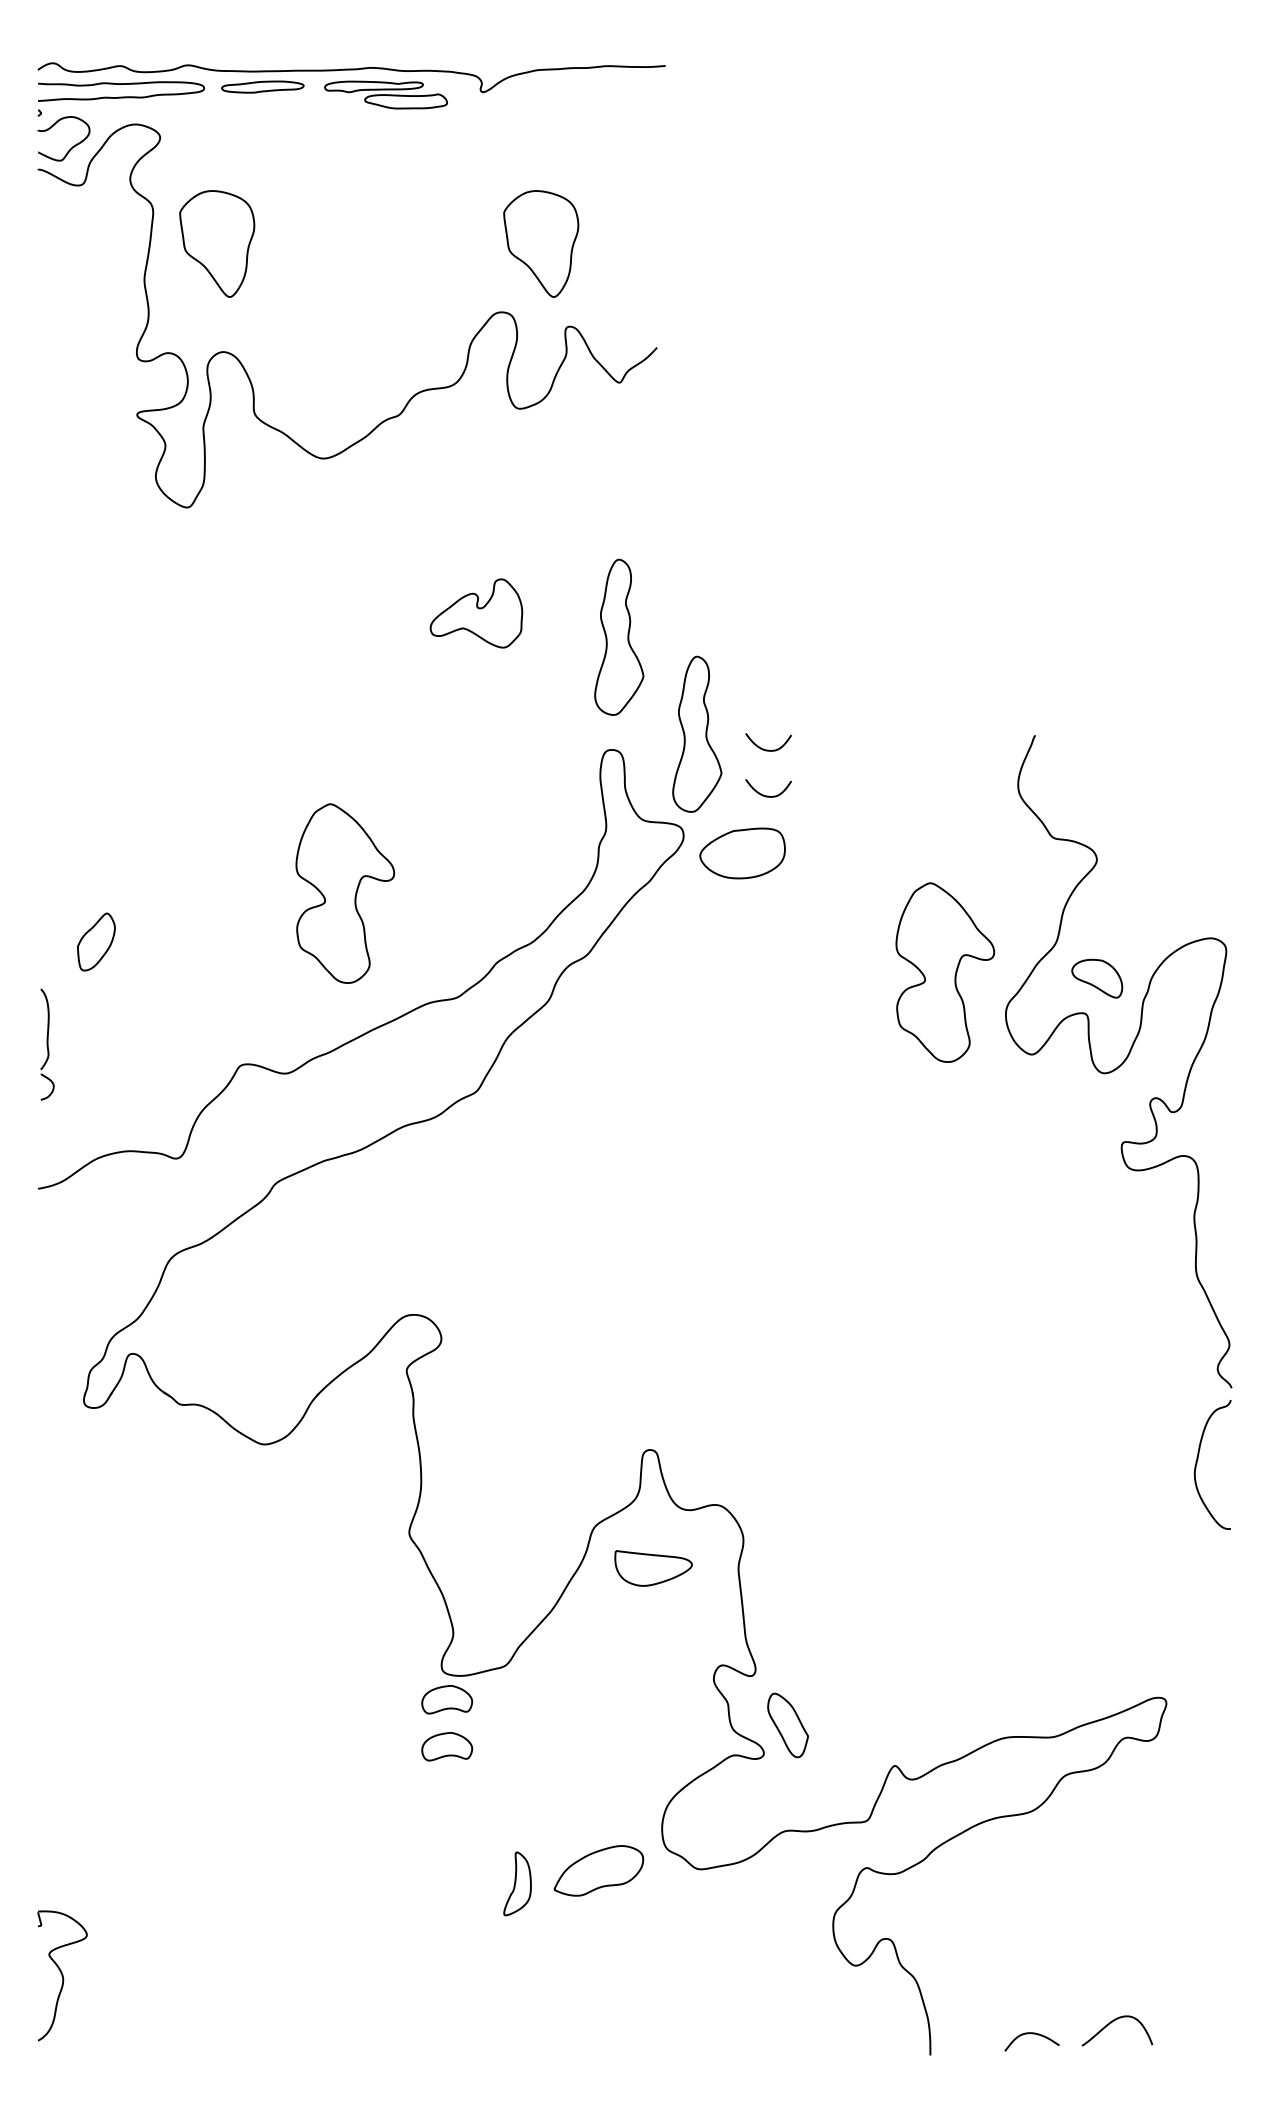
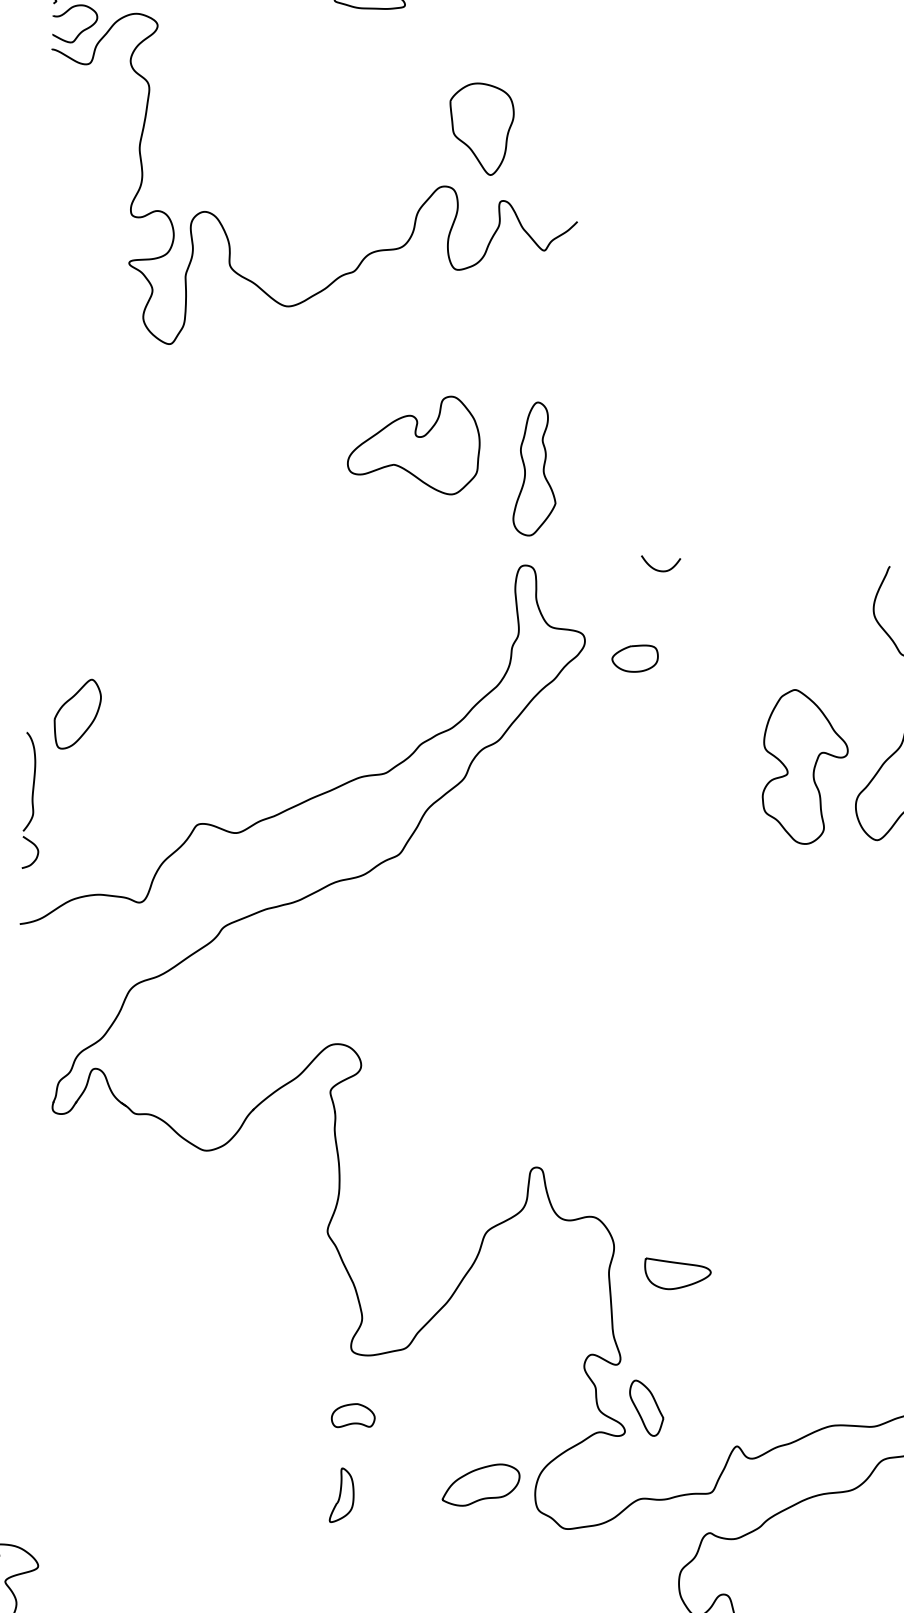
part: (217, 243) -> (203, 118), removed
part: (476, 613) -> (414, 444), size x1.67
part: (697, 733) -> (600, 554), removed
curve: (768, 795) -> (659, 609), removed
part: (742, 853) -> (634, 658), size x0.62
part: (345, 893) -> (292, 680), removed
part: (96, 941) -> (77, 713), size x1.43
part: (47, 1044) -> (32, 800), size x1.43
part: (653, 1568) -> (677, 1274), moved
part: (447, 1699) -> (355, 1375), removed
part: (598, 1870) -> (480, 1484), moved
part: (517, 1883) -> (342, 1495), moved

